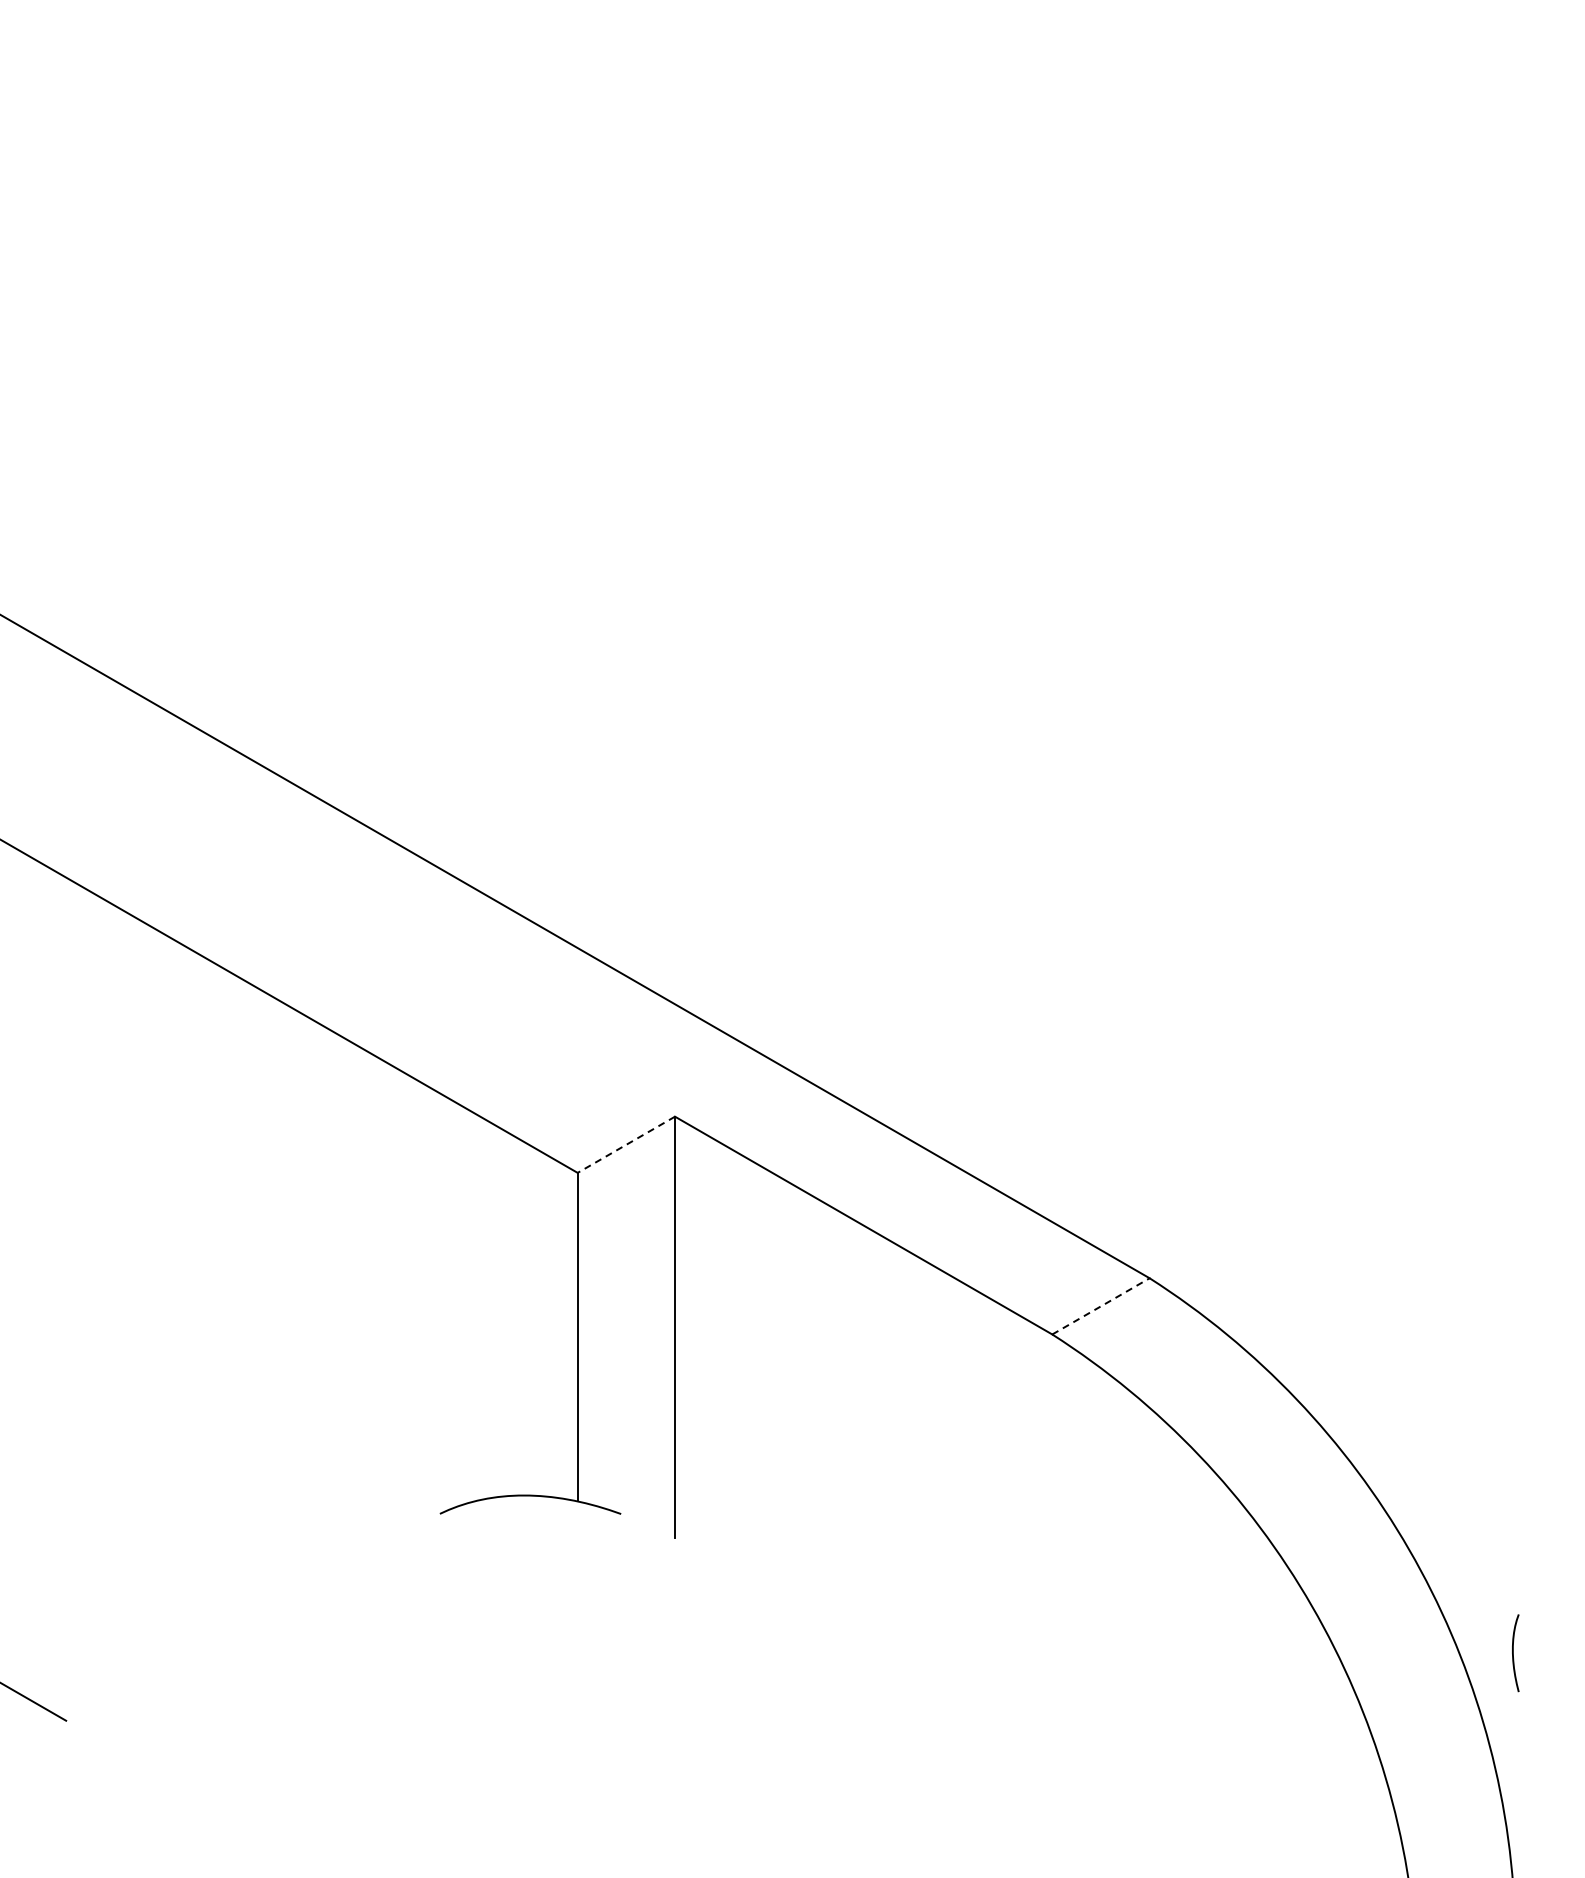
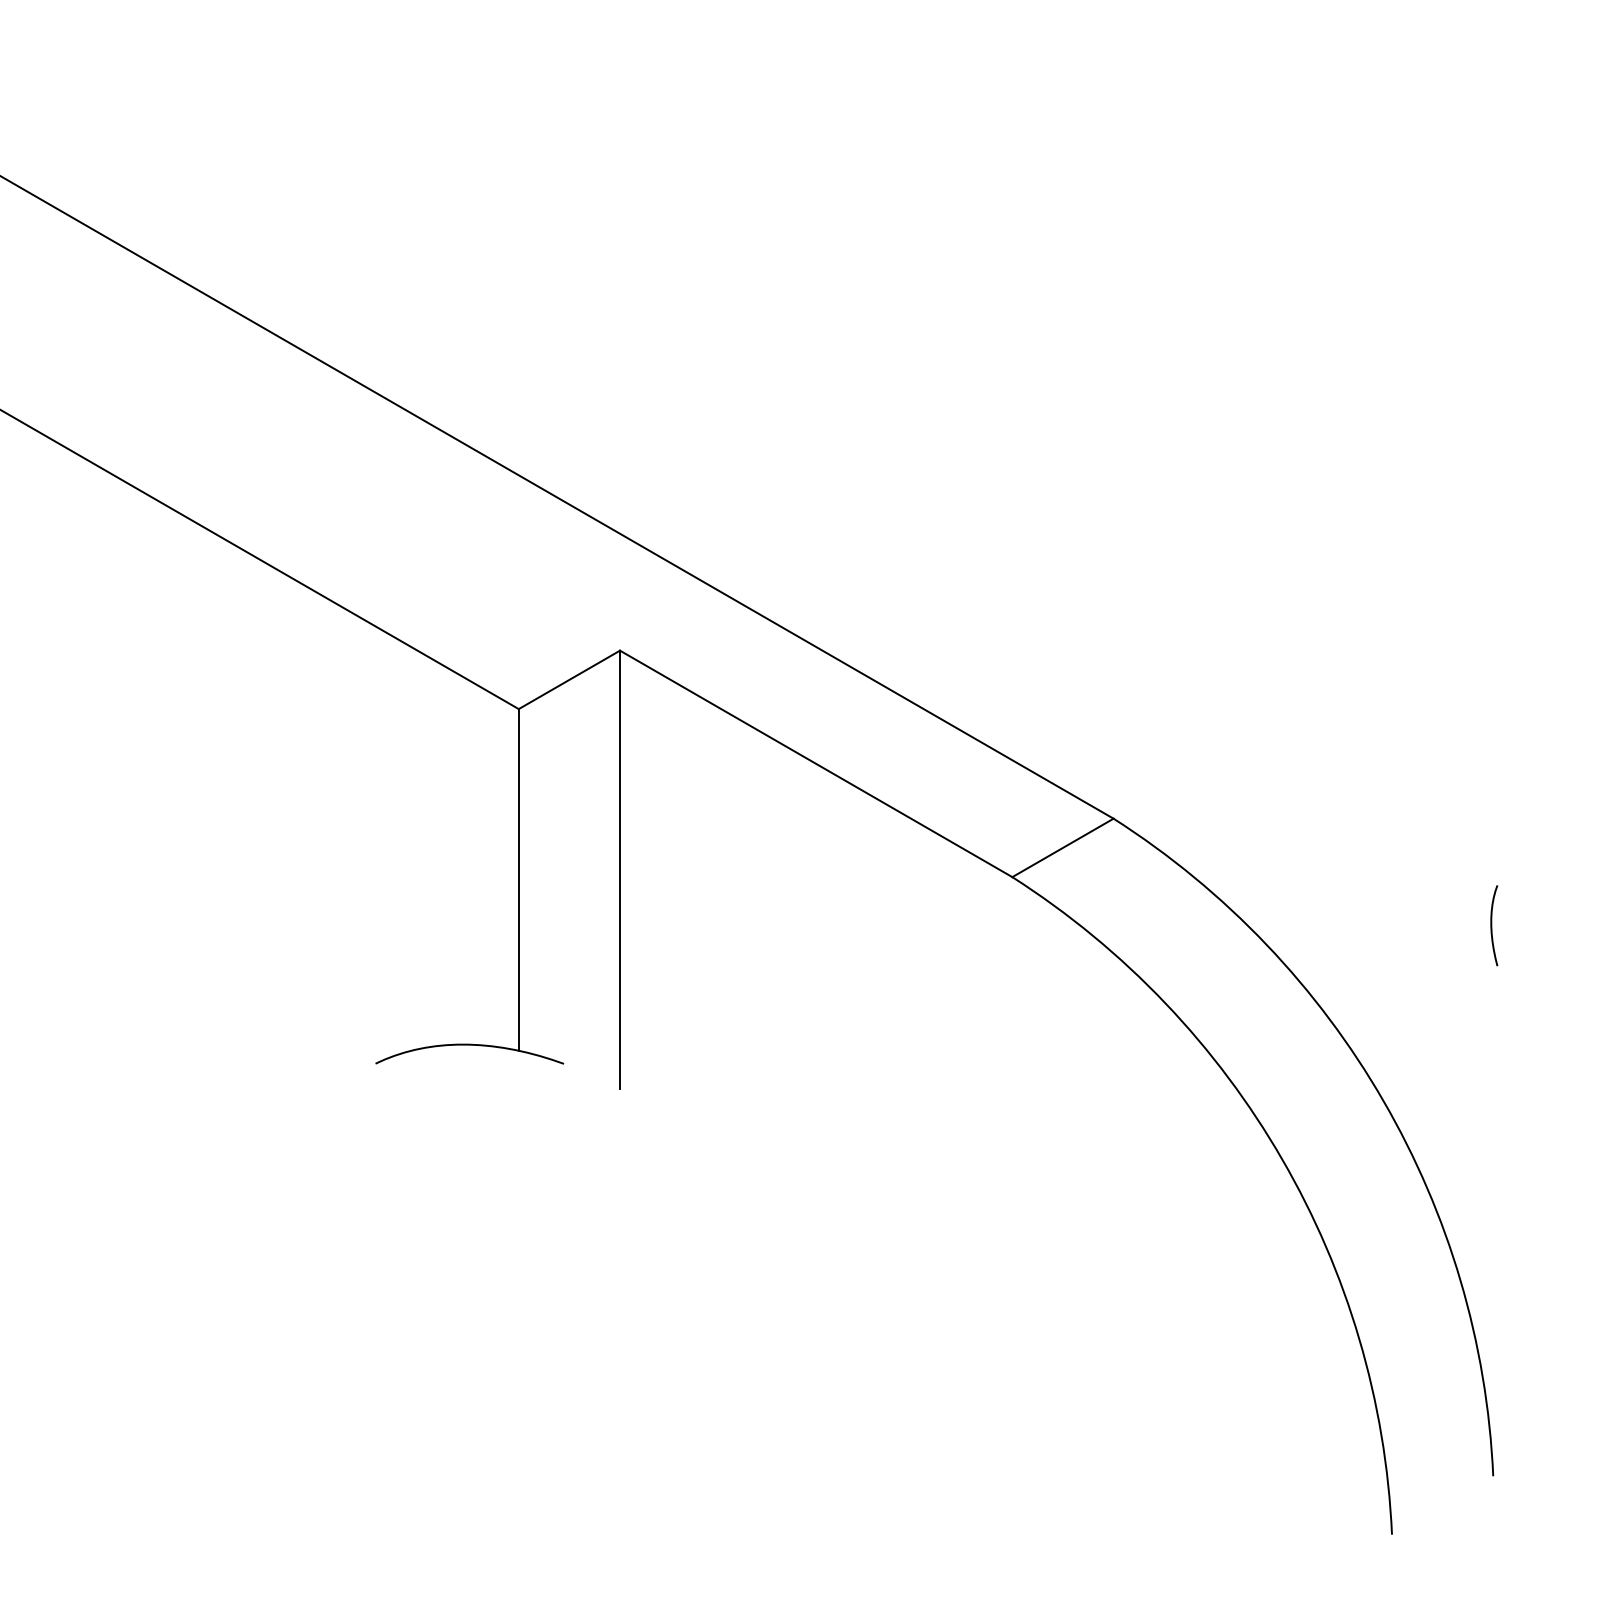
line: (625, 1145) -> (568, 680), dashed -> solid
line: (1101, 1306) -> (1063, 848), dashed -> solid
curve: (1513, 1653) -> (1491, 926), moved

